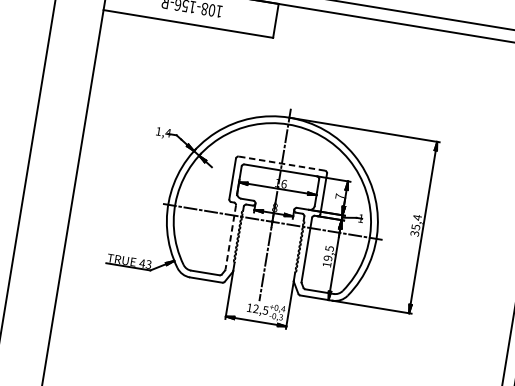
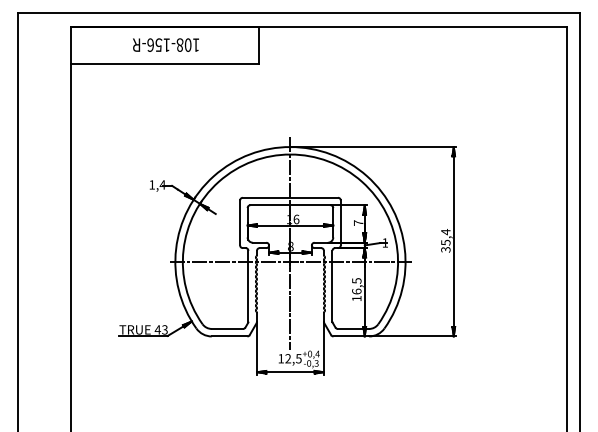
line: (282, 163) -> (290, 197), dashed -> solid
line: (230, 237) -> (248, 286), dashed -> solid
text: (327, 258) -> (356, 291), 19,5 -> 16,5

